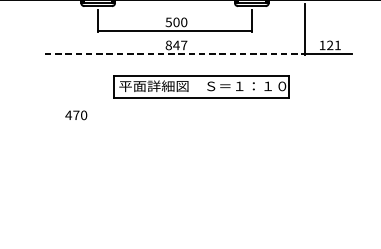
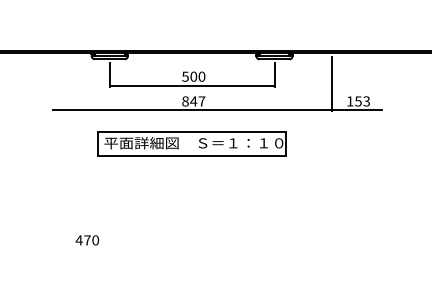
text: (333, 45) -> (362, 101), 121 -> 153
line: (175, 53) -> (192, 110), dashed -> solid
part: (200, 86) -> (191, 143), moved
text: (76, 115) -> (87, 240), moved

